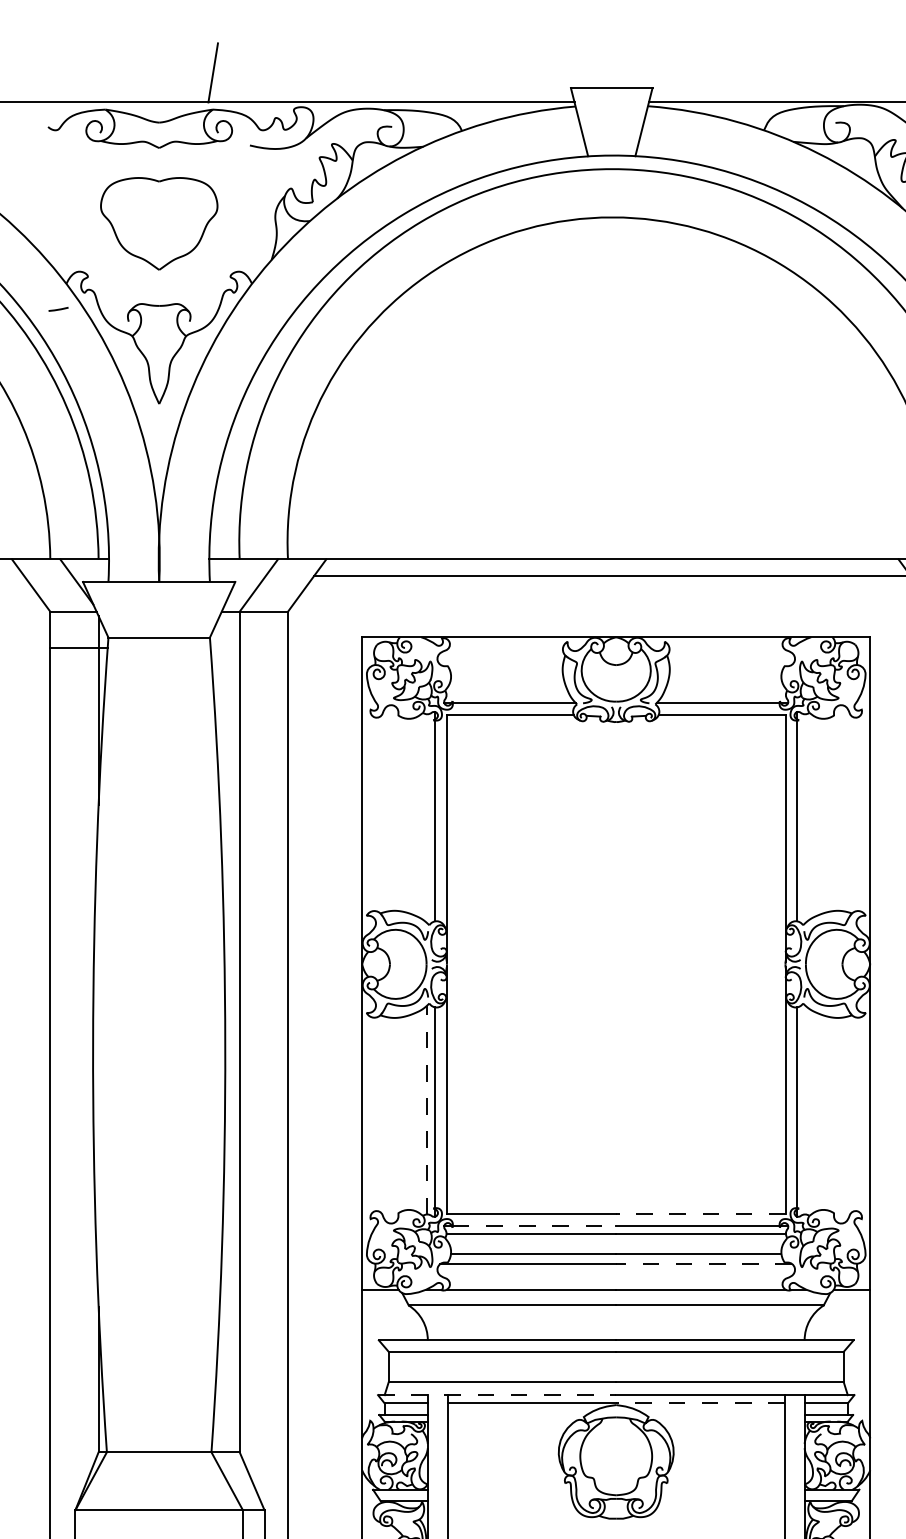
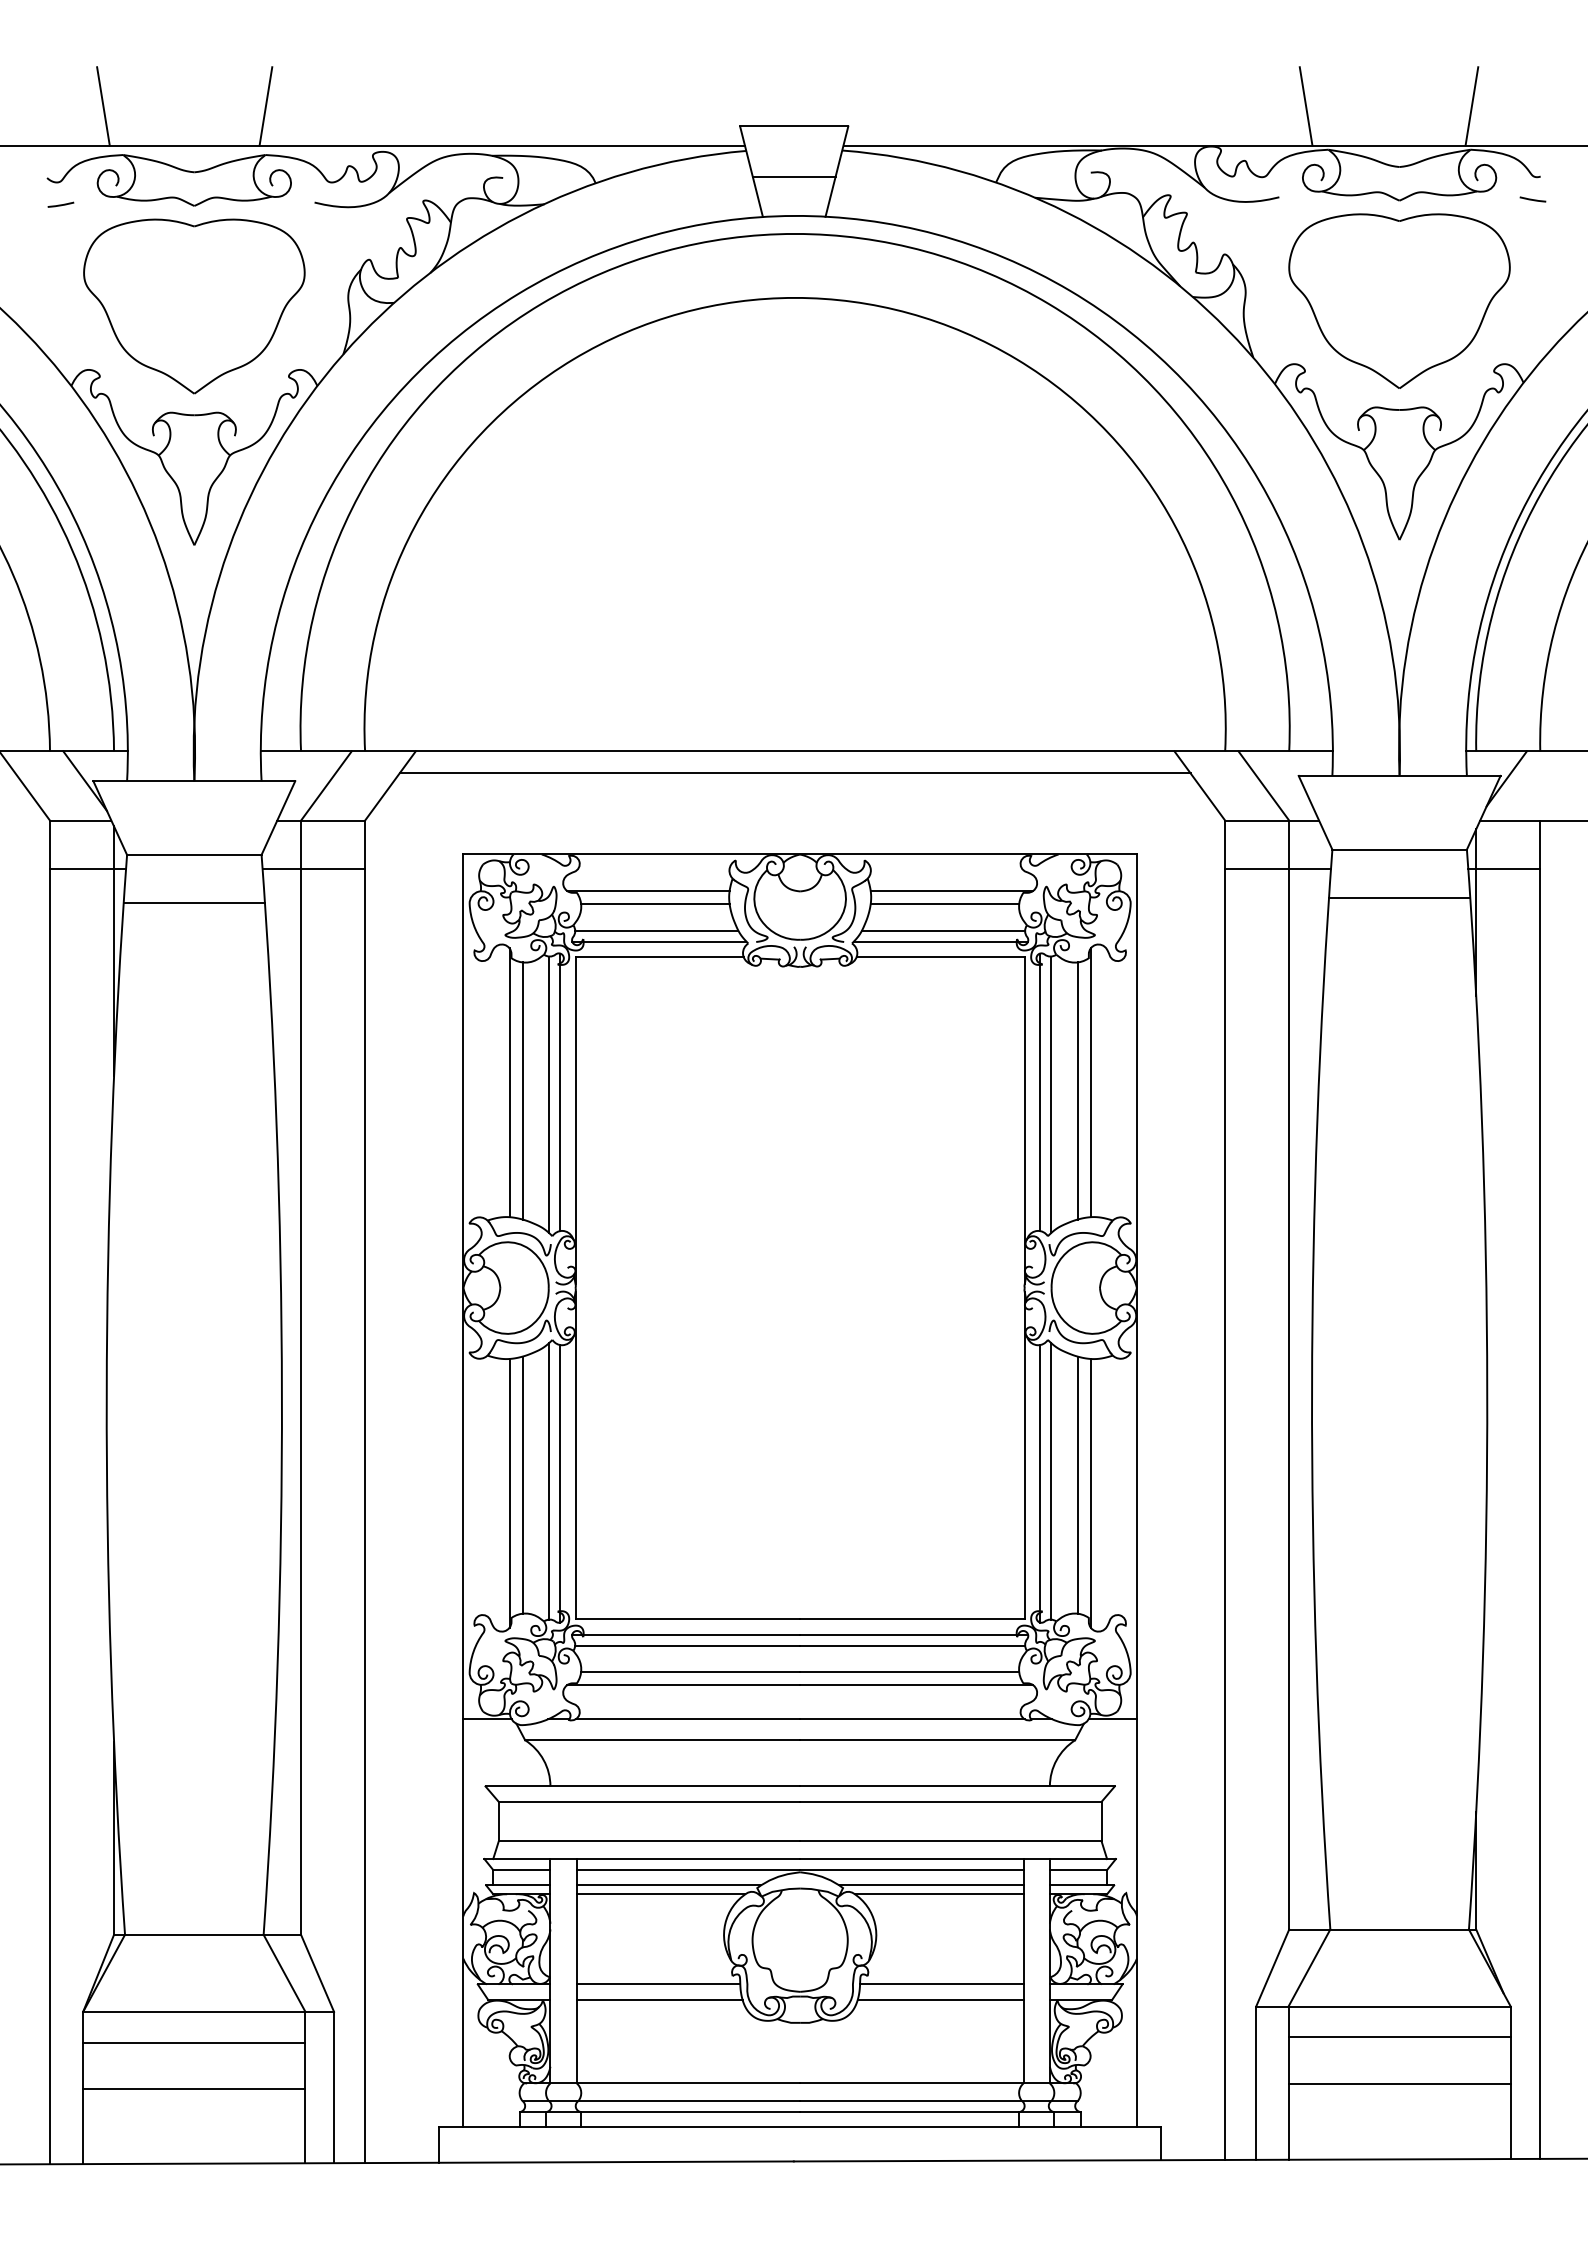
line: (90, 73) -> (103, 106), added
line: (611, 126) -> (793, 177), added
part: (159, 223) -> (194, 306), size x1.43
line: (58, 309) -> (60, 204), moved
line: (249, 648) -> (313, 869), added
line: (501, 664) -> (648, 890), added
line: (730, 664) -> (951, 890), added
line: (159, 674) -> (194, 903), added
line: (507, 675) -> (655, 904), added
line: (725, 675) -> (944, 904), added
line: (507, 694) -> (656, 930), added
line: (724, 694) -> (943, 930), added
line: (396, 809) -> (509, 1082), added
line: (835, 809) -> (1090, 1082), added
line: (406, 815) -> (522, 1090), added
line: (825, 815) -> (1077, 1090), added
line: (427, 818) -> (549, 1094), added
line: (805, 818) -> (1051, 1094), added
line: (427, 1109) -> (549, 1480), dashed -> solid
line: (805, 1110) -> (1051, 1481), added
line: (406, 1112) -> (522, 1484), added
line: (825, 1112) -> (1077, 1484), added
line: (396, 1118) -> (509, 1492), added
line: (835, 1118) -> (1090, 1492), added
line: (700, 1214) -> (911, 1619), dashed -> solid
line: (535, 1225) -> (692, 1634), dashed -> solid
line: (703, 1264) -> (916, 1685), dashed -> solid
line: (497, 1395) -> (642, 1859), dashed -> solid
line: (700, 1403) -> (911, 1870), dashed -> solid
line: (516, 1415) -> (668, 1885), added
line: (715, 1415) -> (931, 1885), added
line: (510, 1421) -> (660, 1894), added
line: (720, 1421) -> (938, 1894), added
line: (509, 1489) -> (658, 1984), added
line: (722, 1489) -> (941, 1984), added
line: (510, 1501) -> (659, 1999), added
line: (722, 1501) -> (940, 1999), added
line: (159, 1533) -> (194, 2042), added

